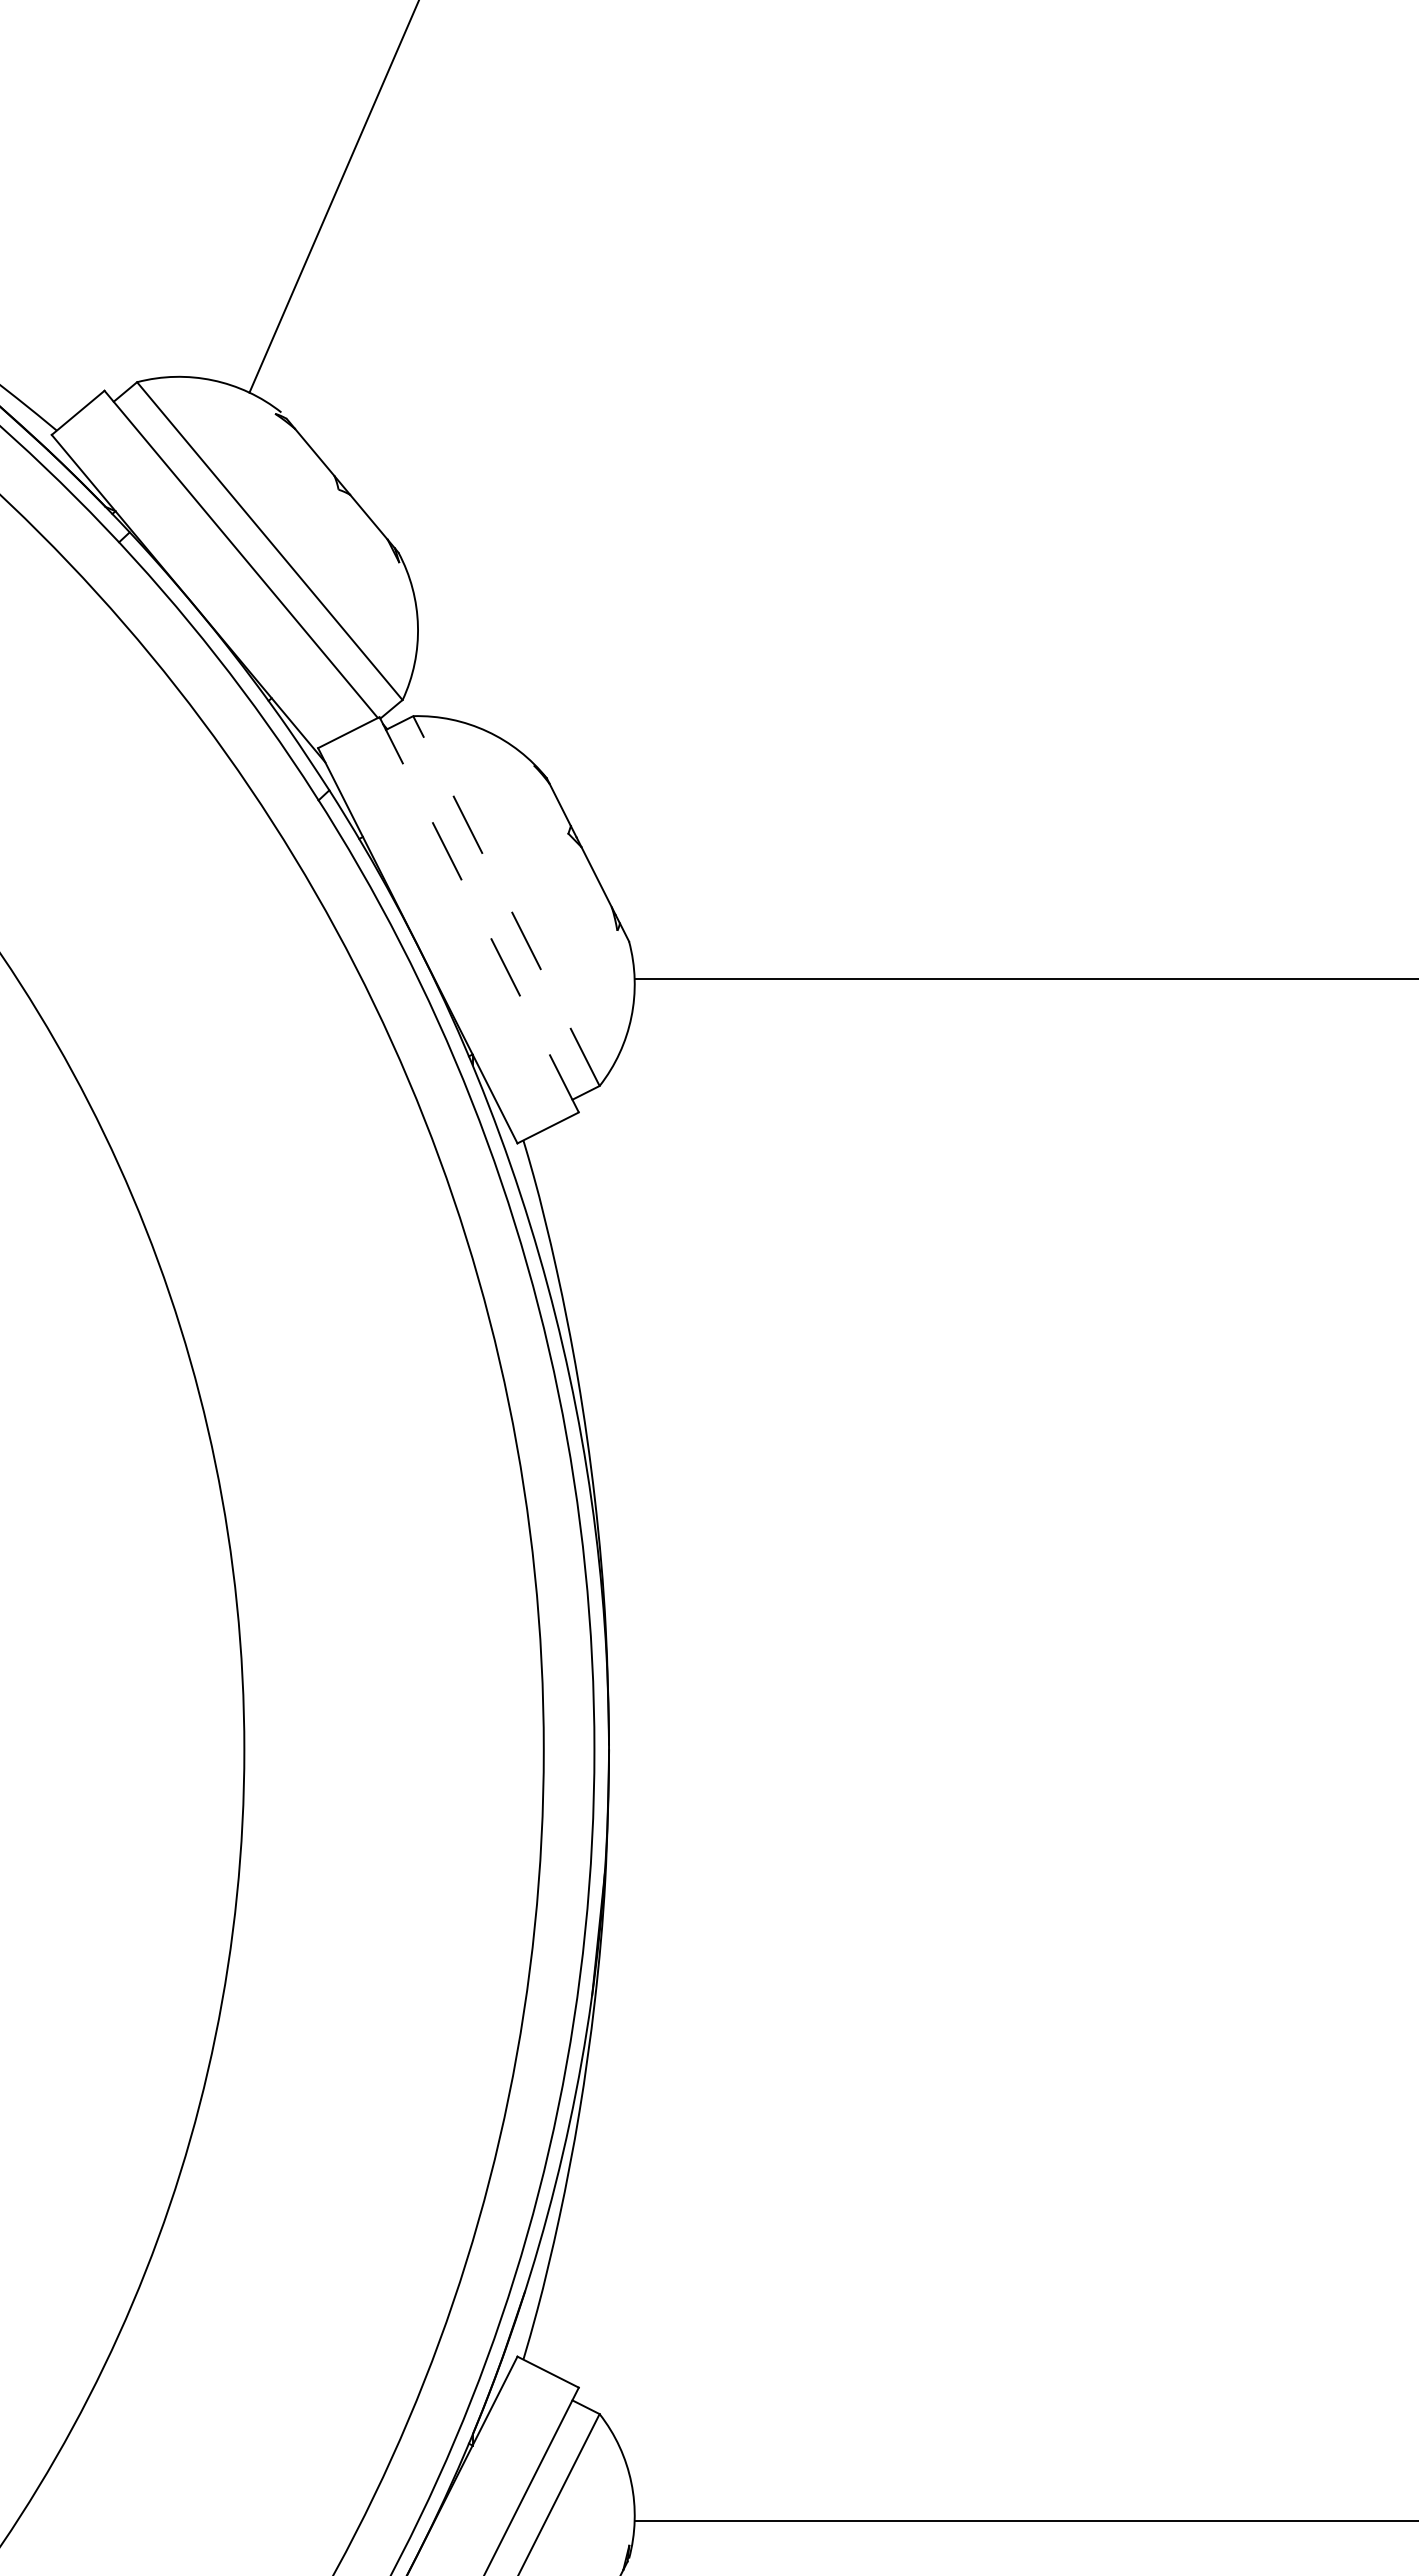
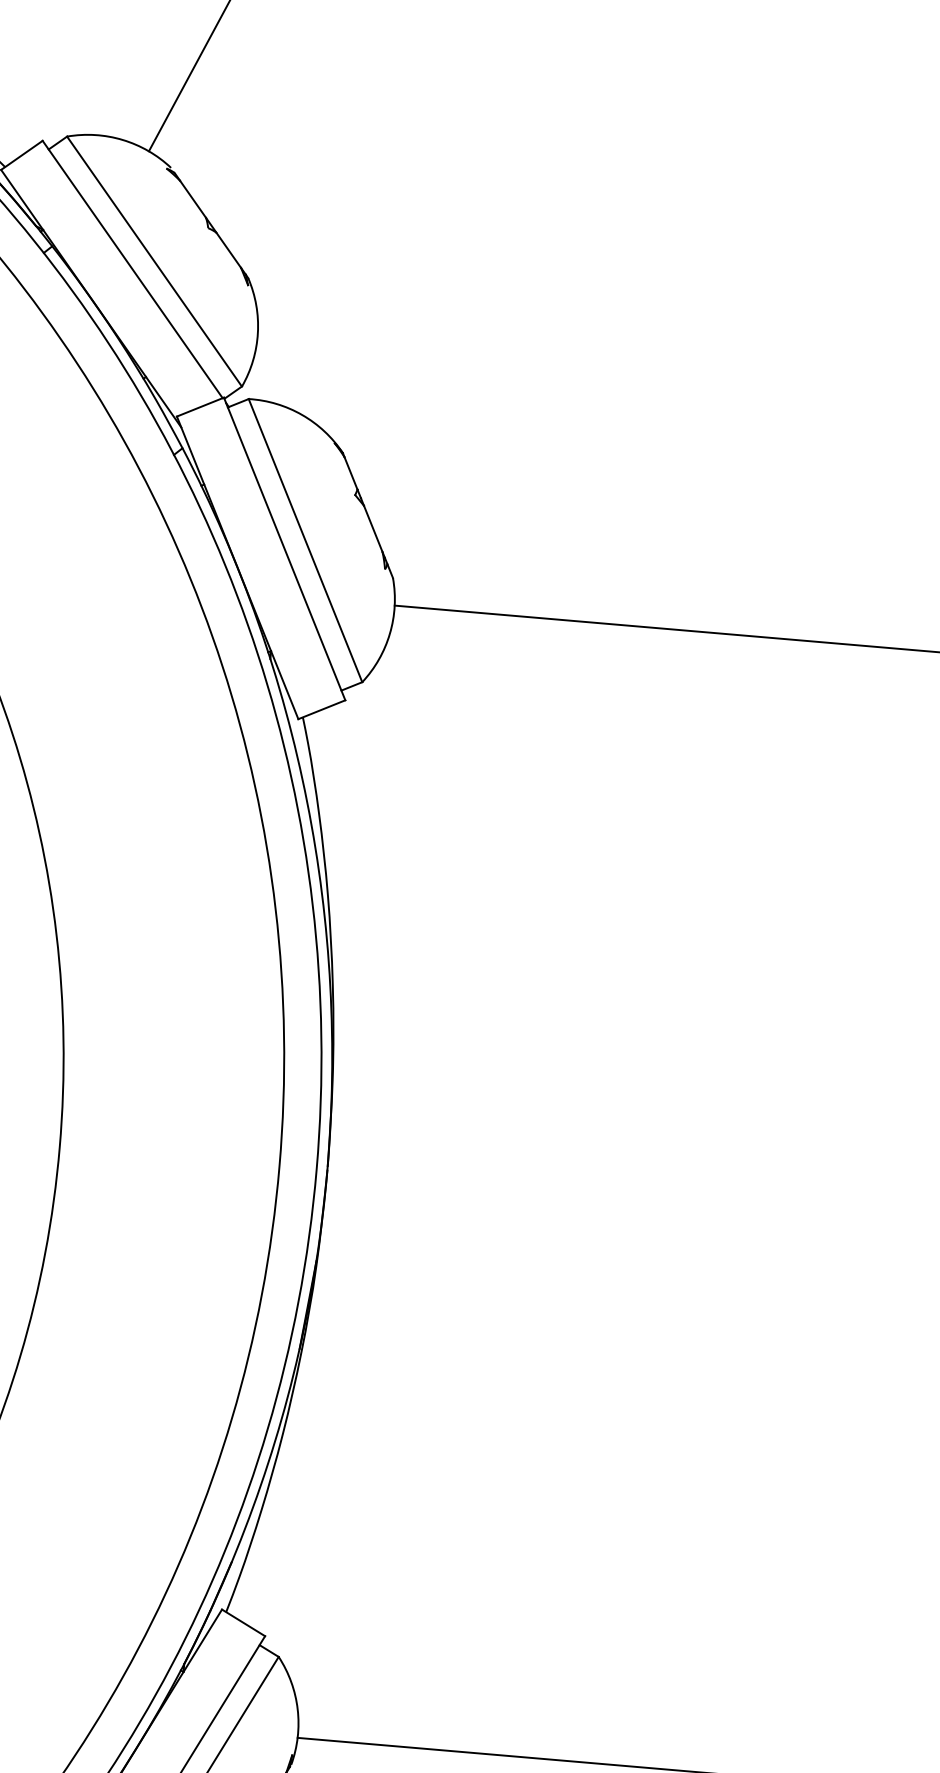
line: (506, 900) -> (305, 540), dashed -> solid
line: (478, 914) -> (284, 548), dashed -> solid

